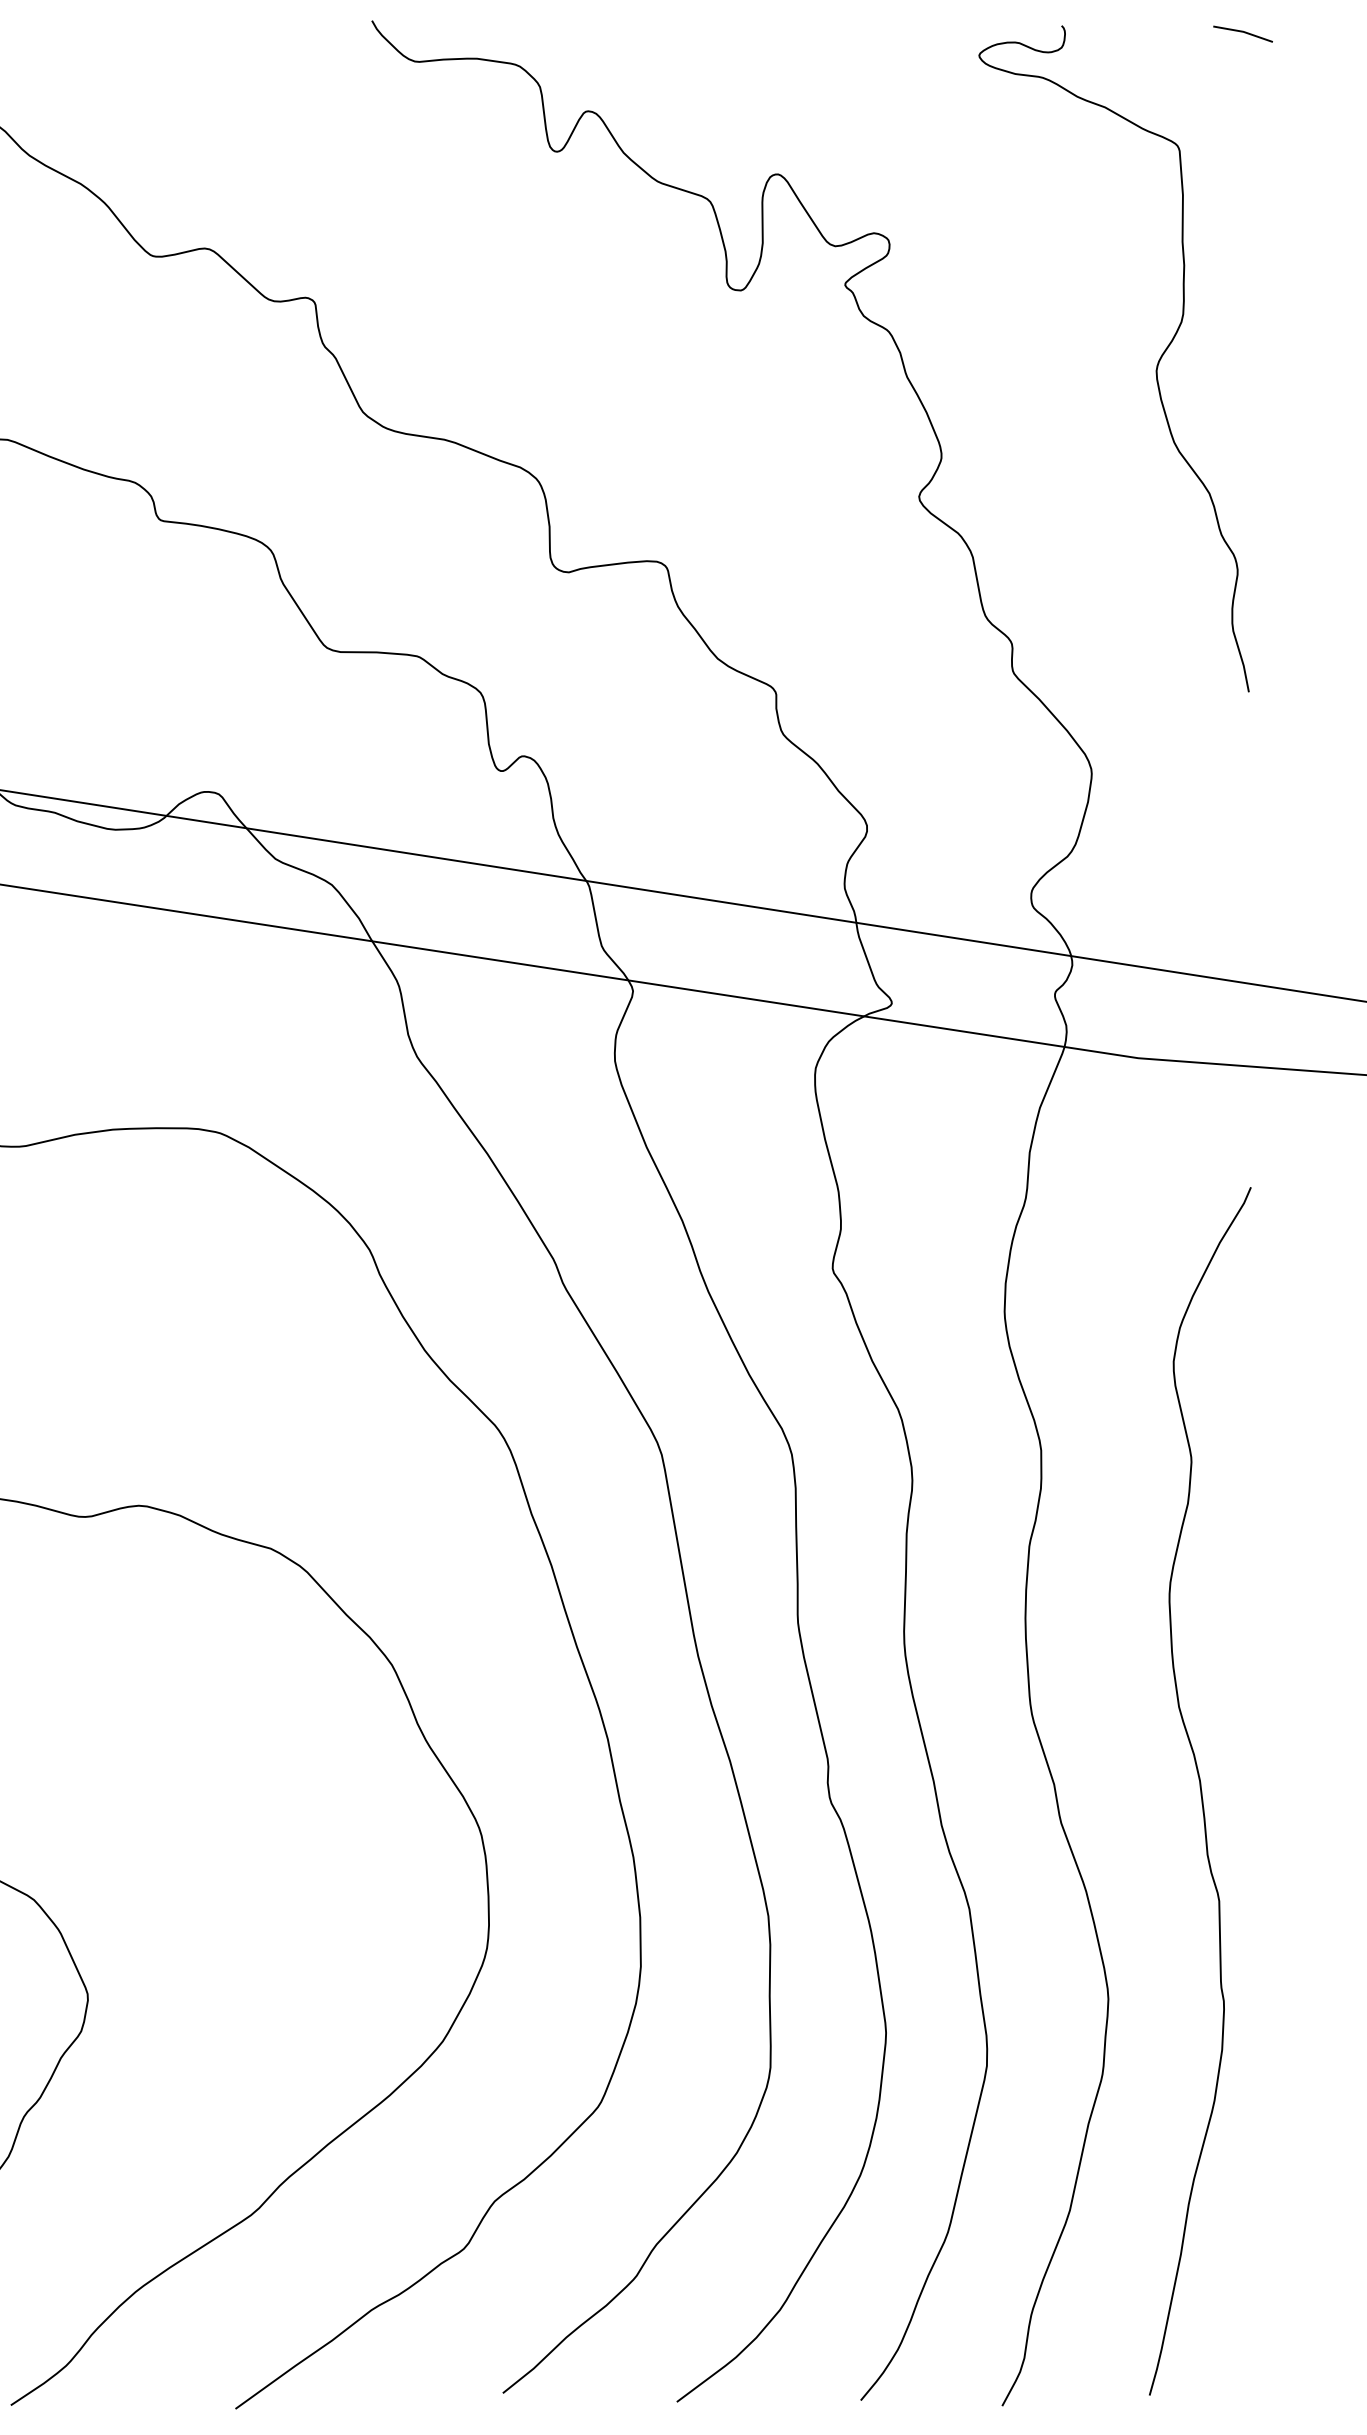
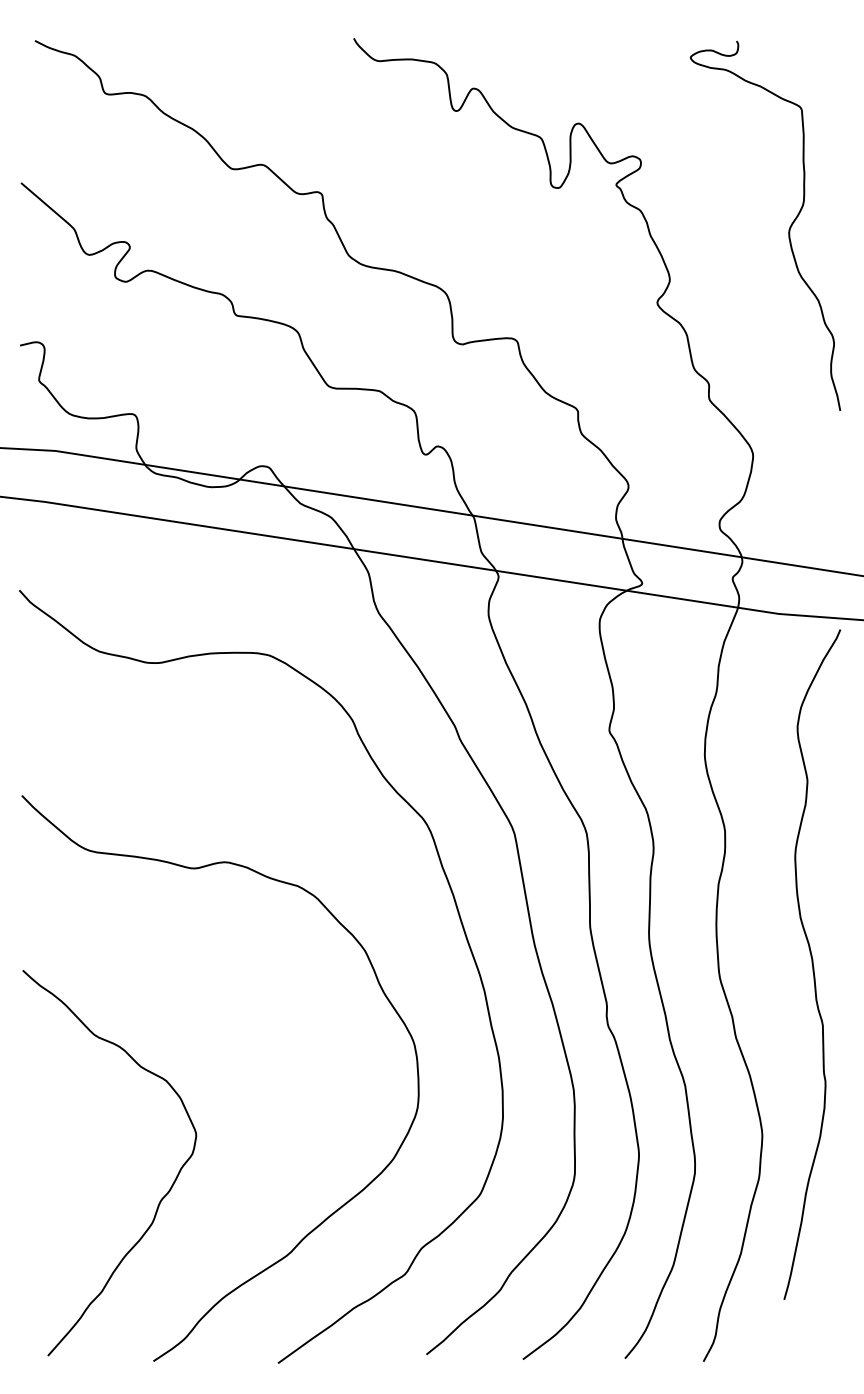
line: (1242, 33) -> (836, 45), removed
curve: (1200, 1791) -> (812, 964), moved

